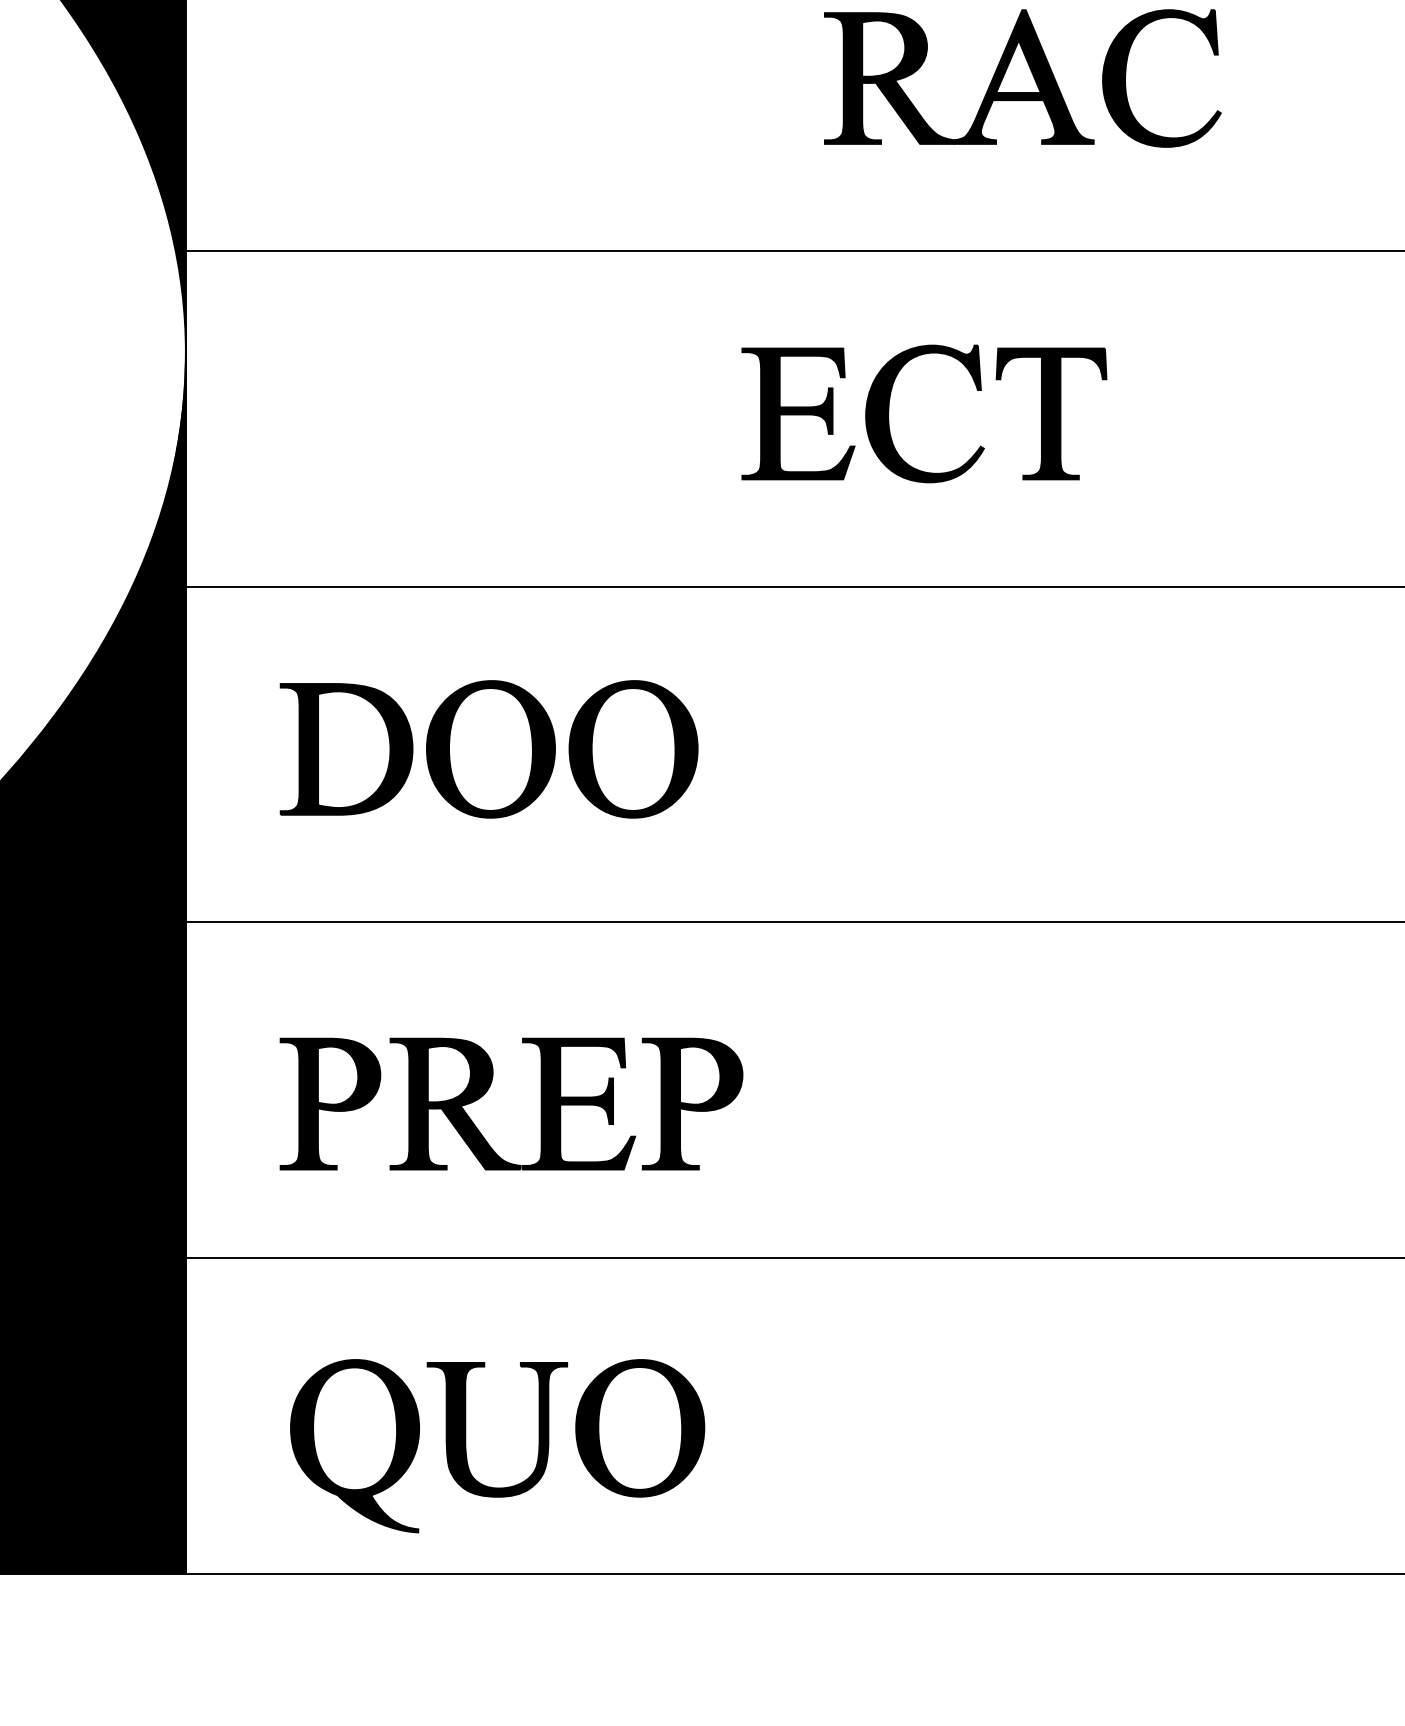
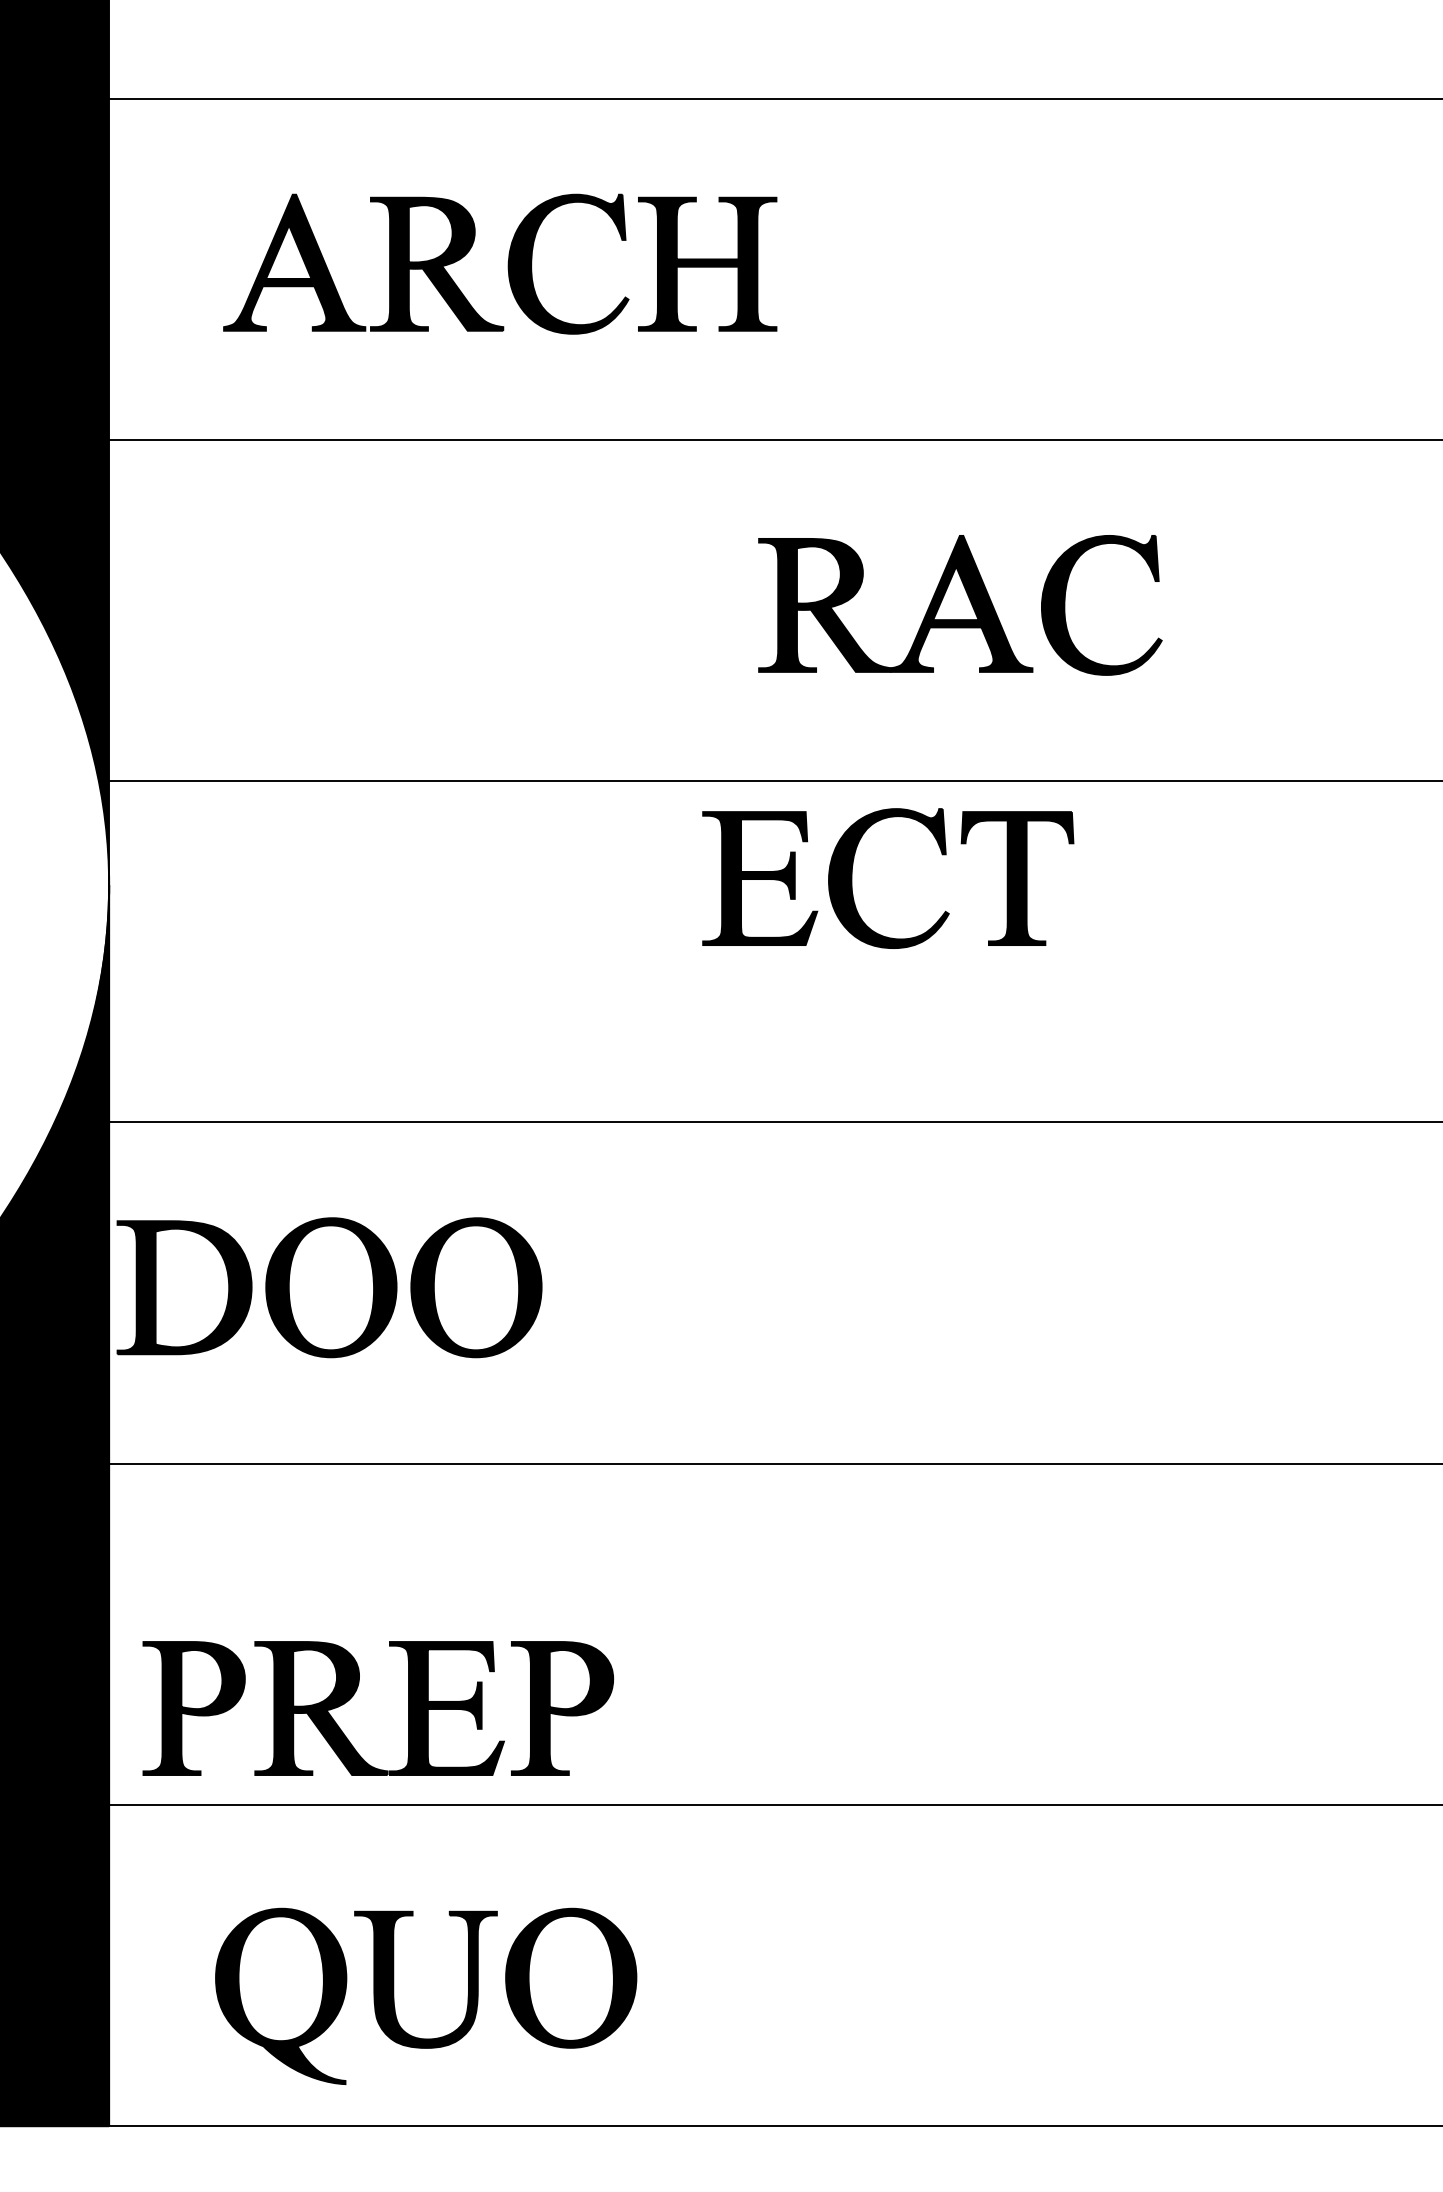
part: (889, 413) -> (852, 878), moved
part: (489, 749) -> (329, 1287), moved
part: (489, 1089) -> (355, 1693), moved

